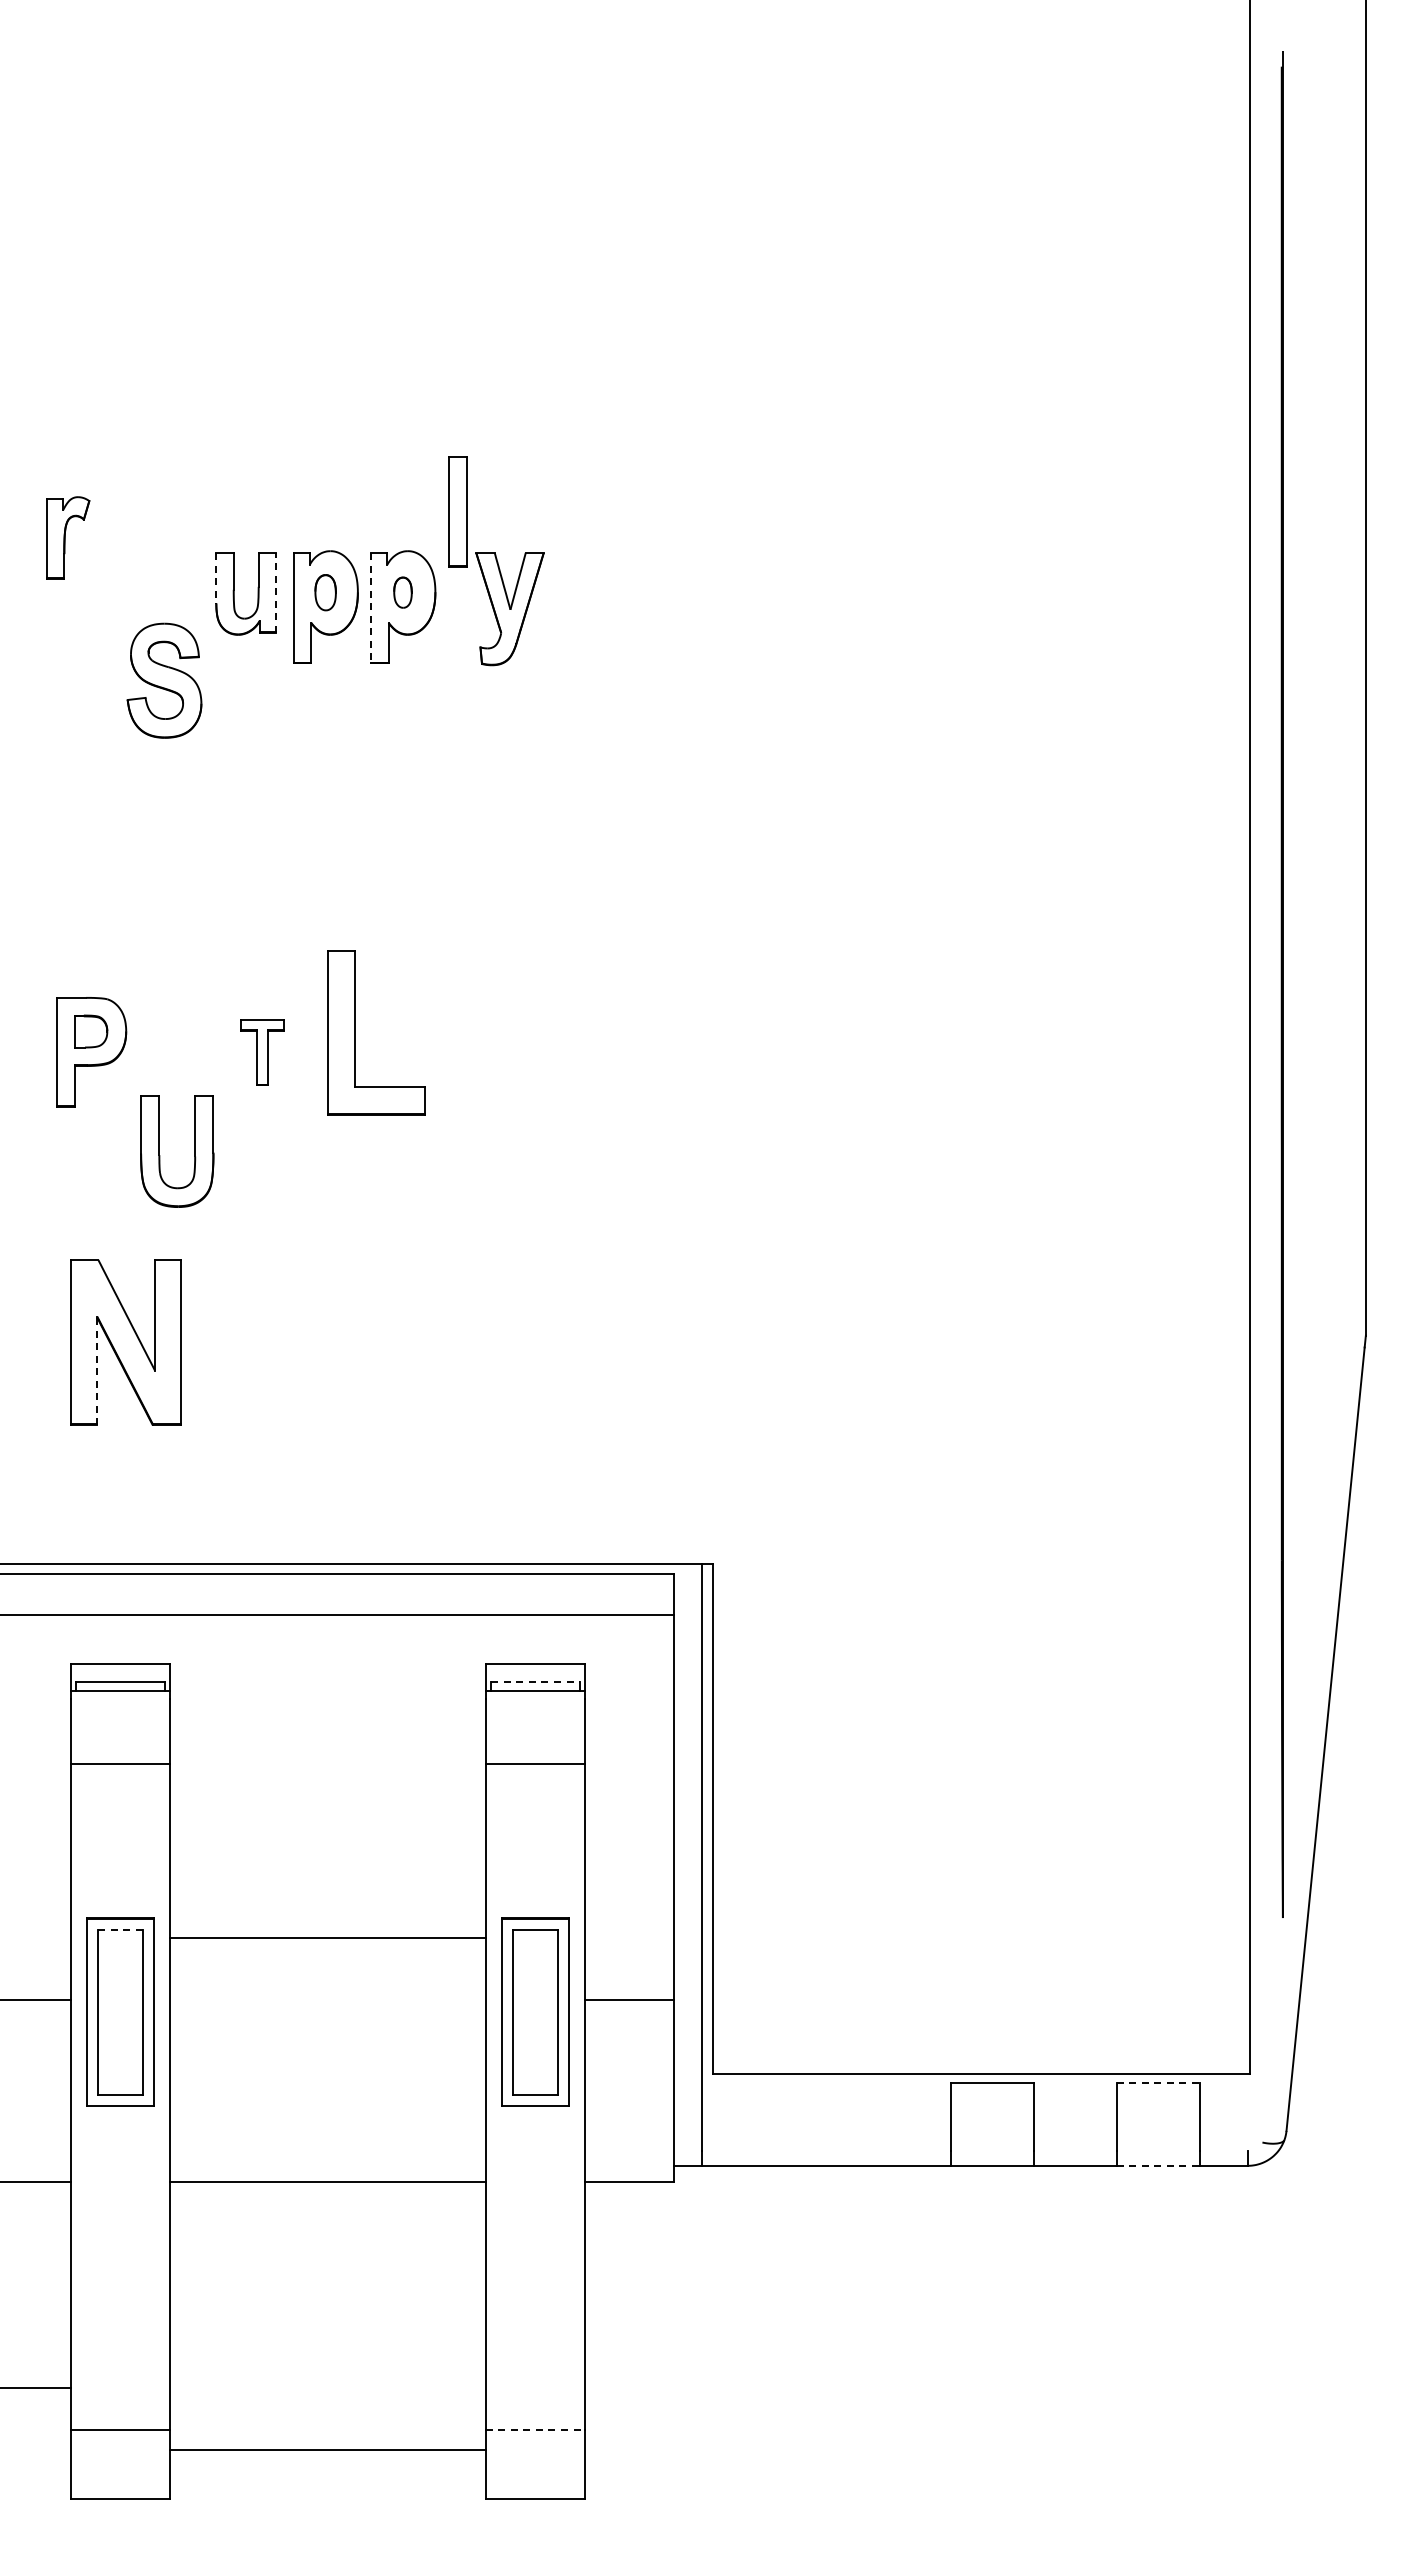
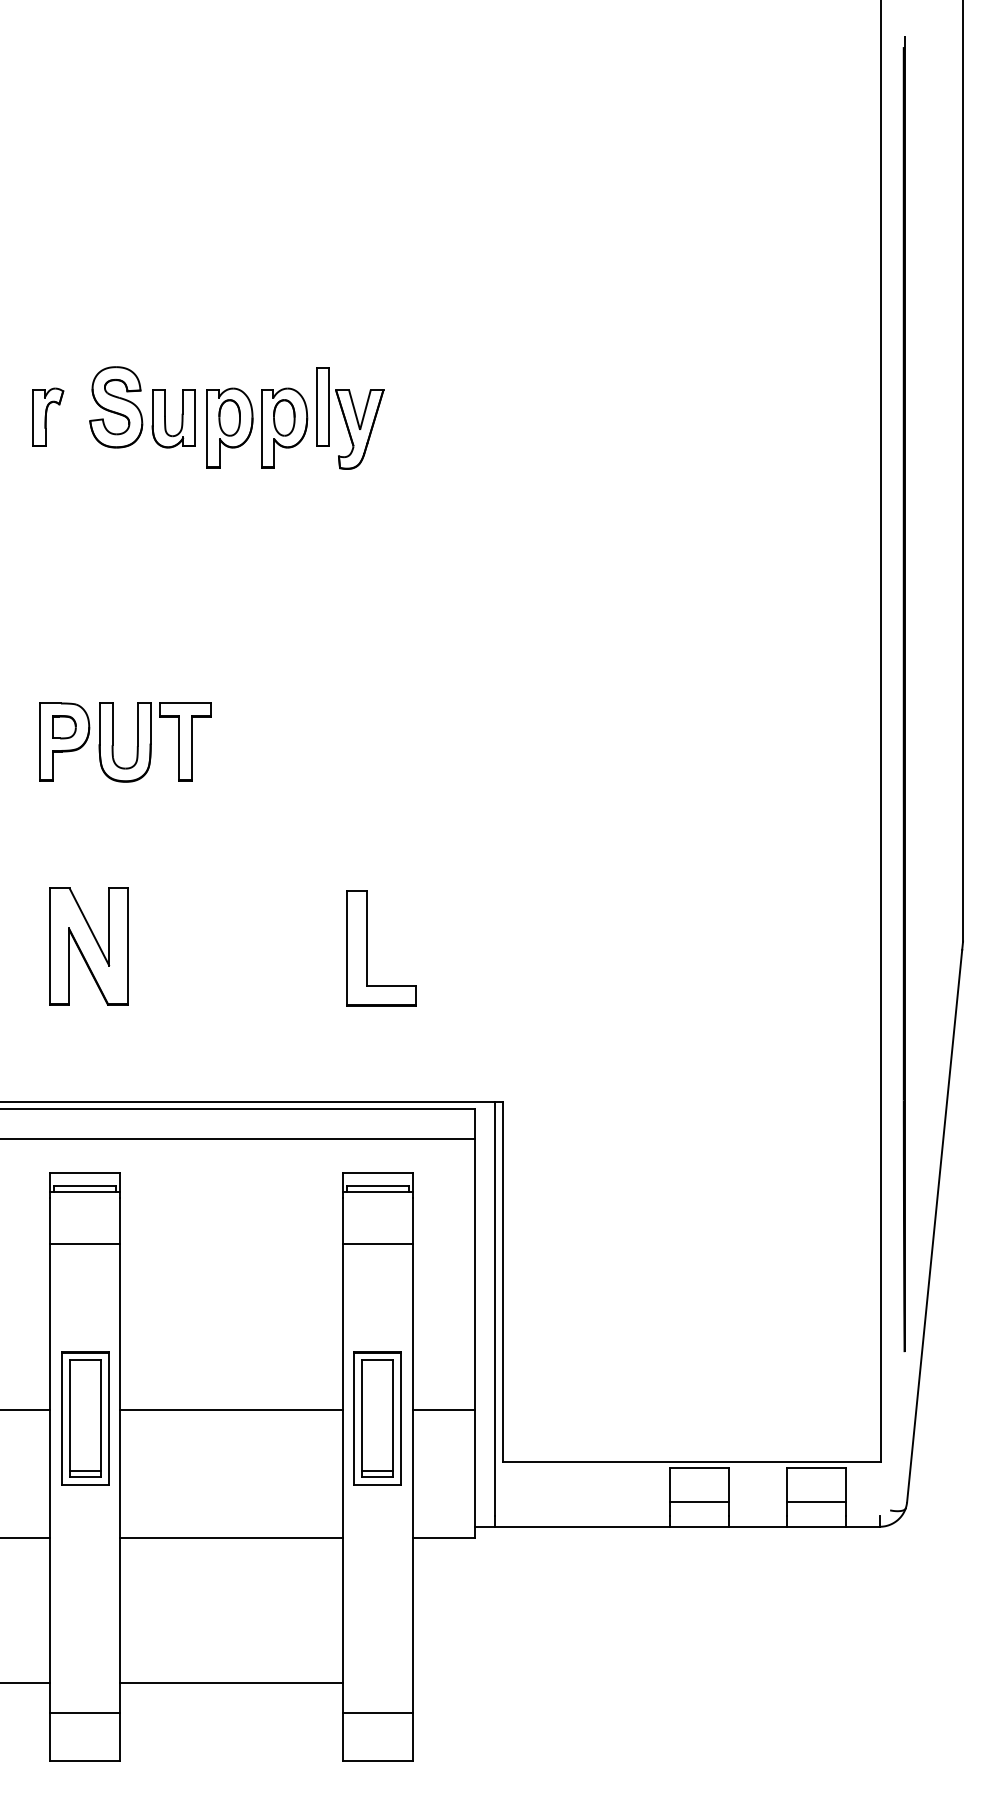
part: (457, 511) -> (322, 407), moved
part: (68, 537) -> (48, 417), moved
line: (216, 578) -> (152, 407), dashed -> solid
part: (325, 592) -> (229, 417), size x1.43
part: (402, 592) -> (283, 417), size x1.67
line: (276, 593) -> (195, 418), dashed -> solid
line: (371, 608) -> (262, 429), dashed -> solid
part: (164, 680) -> (116, 407), moved
part: (355, 1032) -> (367, 947), moved
part: (261, 1052) -> (184, 741), size x1.67
part: (194, 1151) -> (137, 742), moved
line: (97, 1371) -> (68, 966), dashed -> solid
line: (536, 1682) -> (378, 1186), dashed -> solid
line: (120, 1929) -> (85, 1360), dashed -> solid
line: (327, 1937) -> (231, 1409), moved
line: (1158, 2082) -> (816, 1468), dashed -> solid
line: (120, 2087) -> (85, 1471), added
line: (535, 2087) -> (377, 1471), added
line: (991, 2130) -> (699, 1501), added
line: (1157, 2130) -> (816, 1501), added
line: (1158, 2165) -> (816, 1526), dashed -> solid
line: (535, 2429) -> (377, 1712), dashed -> solid
line: (327, 2449) -> (231, 1683), moved

